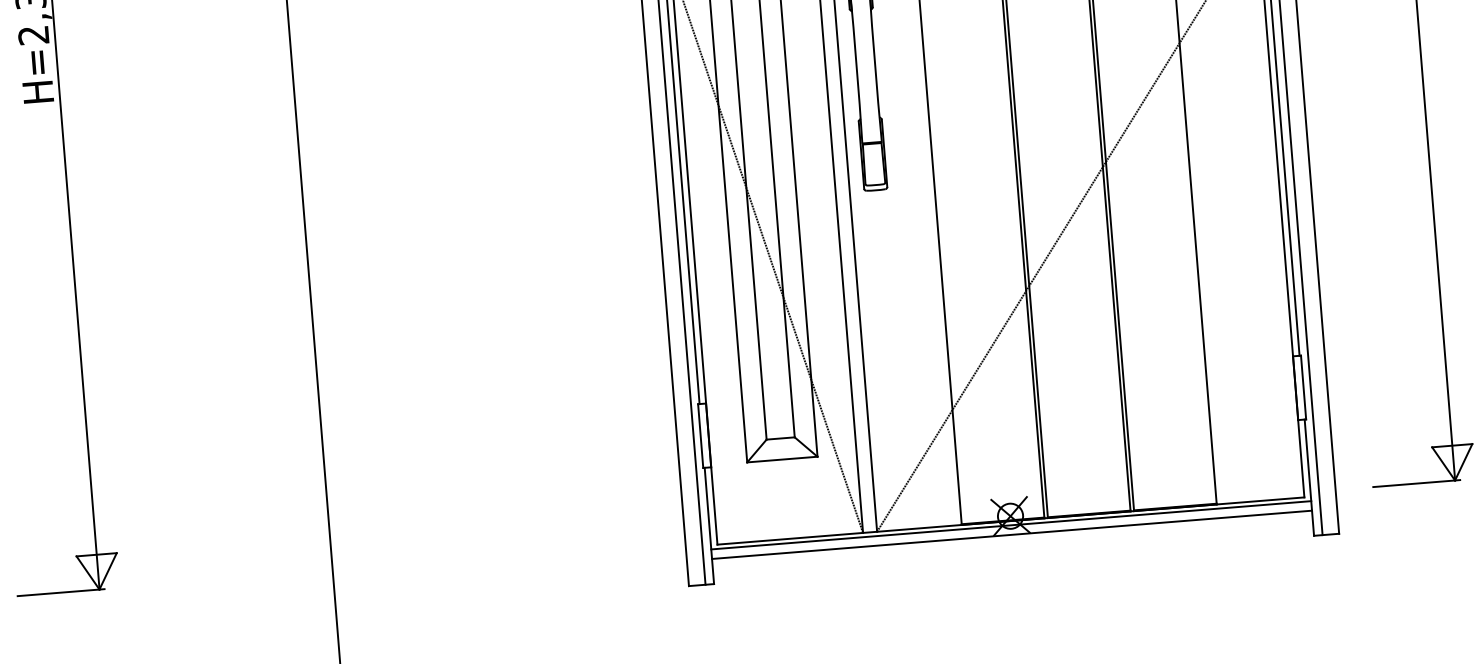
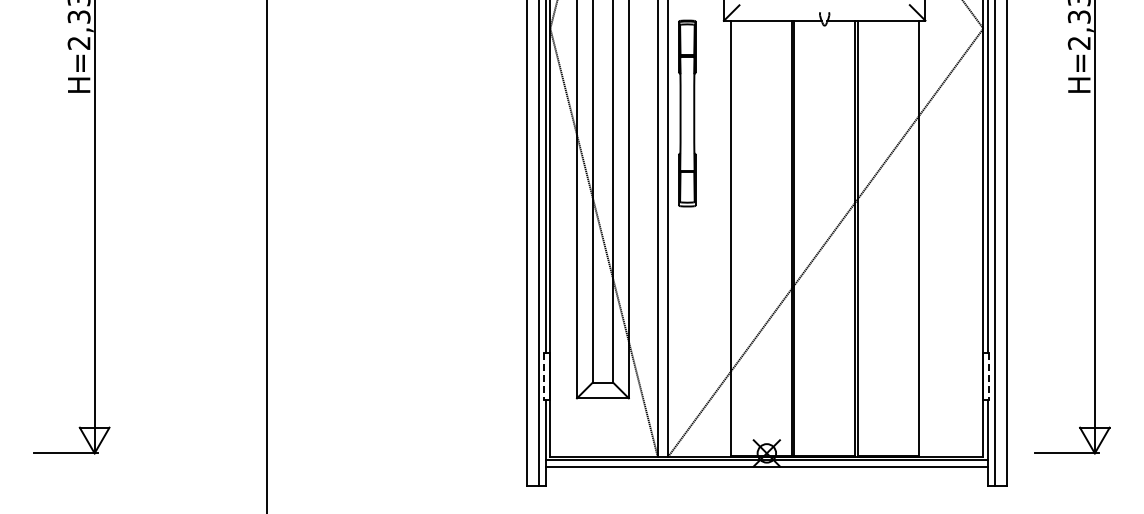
line: (1303, 387) -> (989, 376), solid -> dashed
line: (700, 436) -> (544, 376), solid -> dashed

